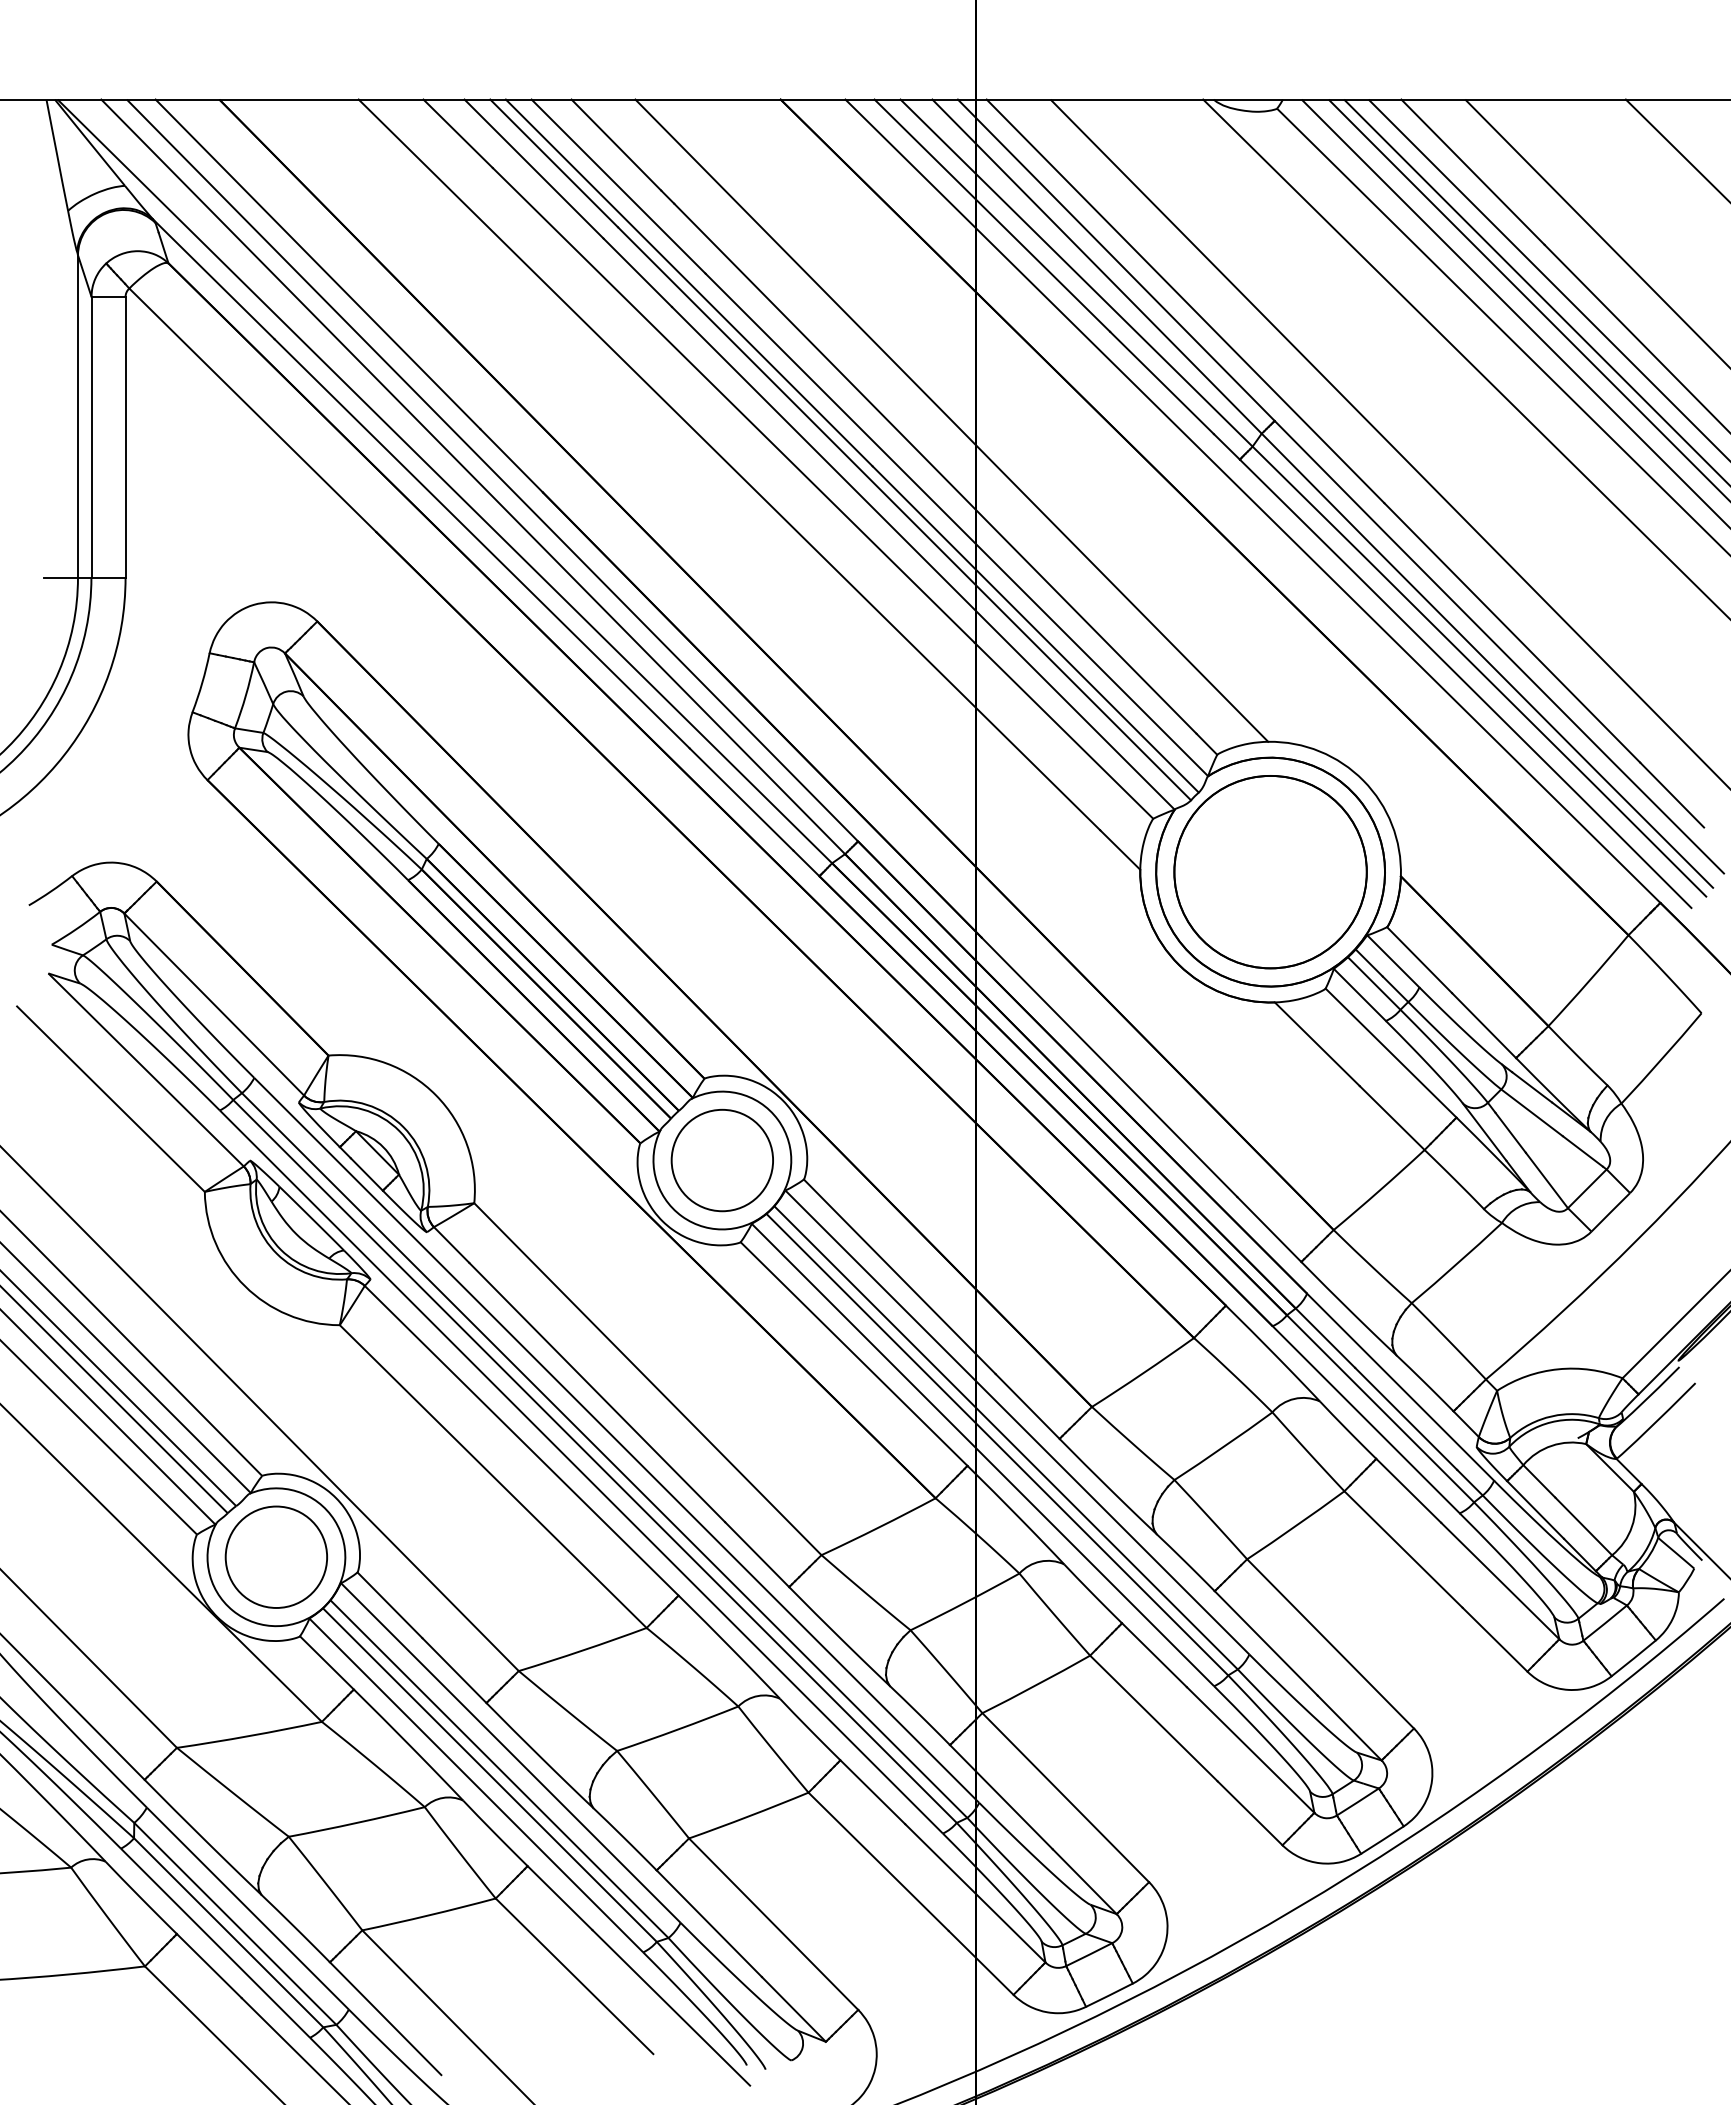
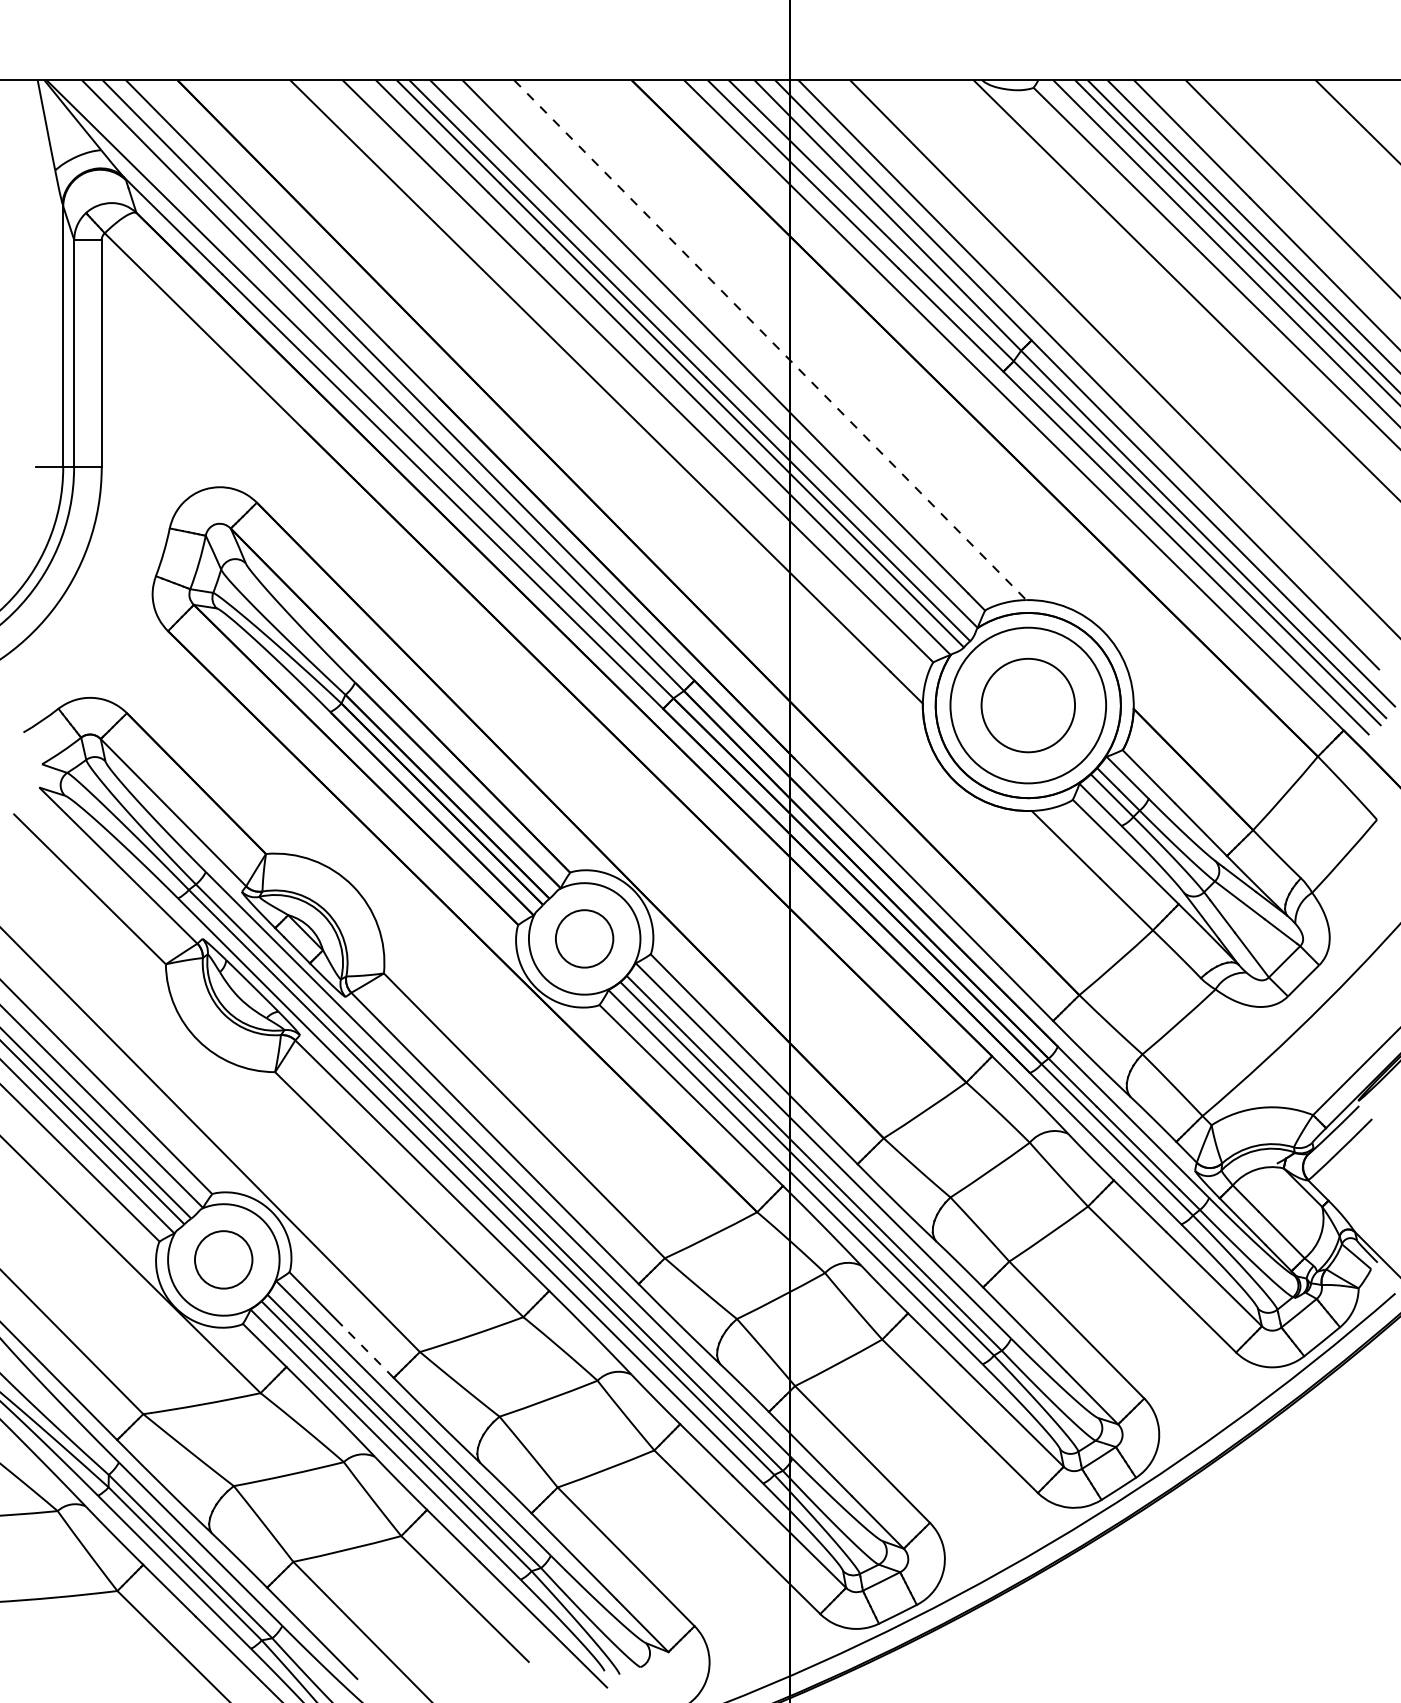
line: (951, 420) -> (770, 340), solid -> dashed
circle: (1270, 871) -> (1028, 705), size x0.6
circle: (721, 1160) -> (583, 938), size x0.7
circle: (275, 1556) -> (223, 1259), size x0.7
line: (454, 1670) -> (367, 1351), solid -> dashed

